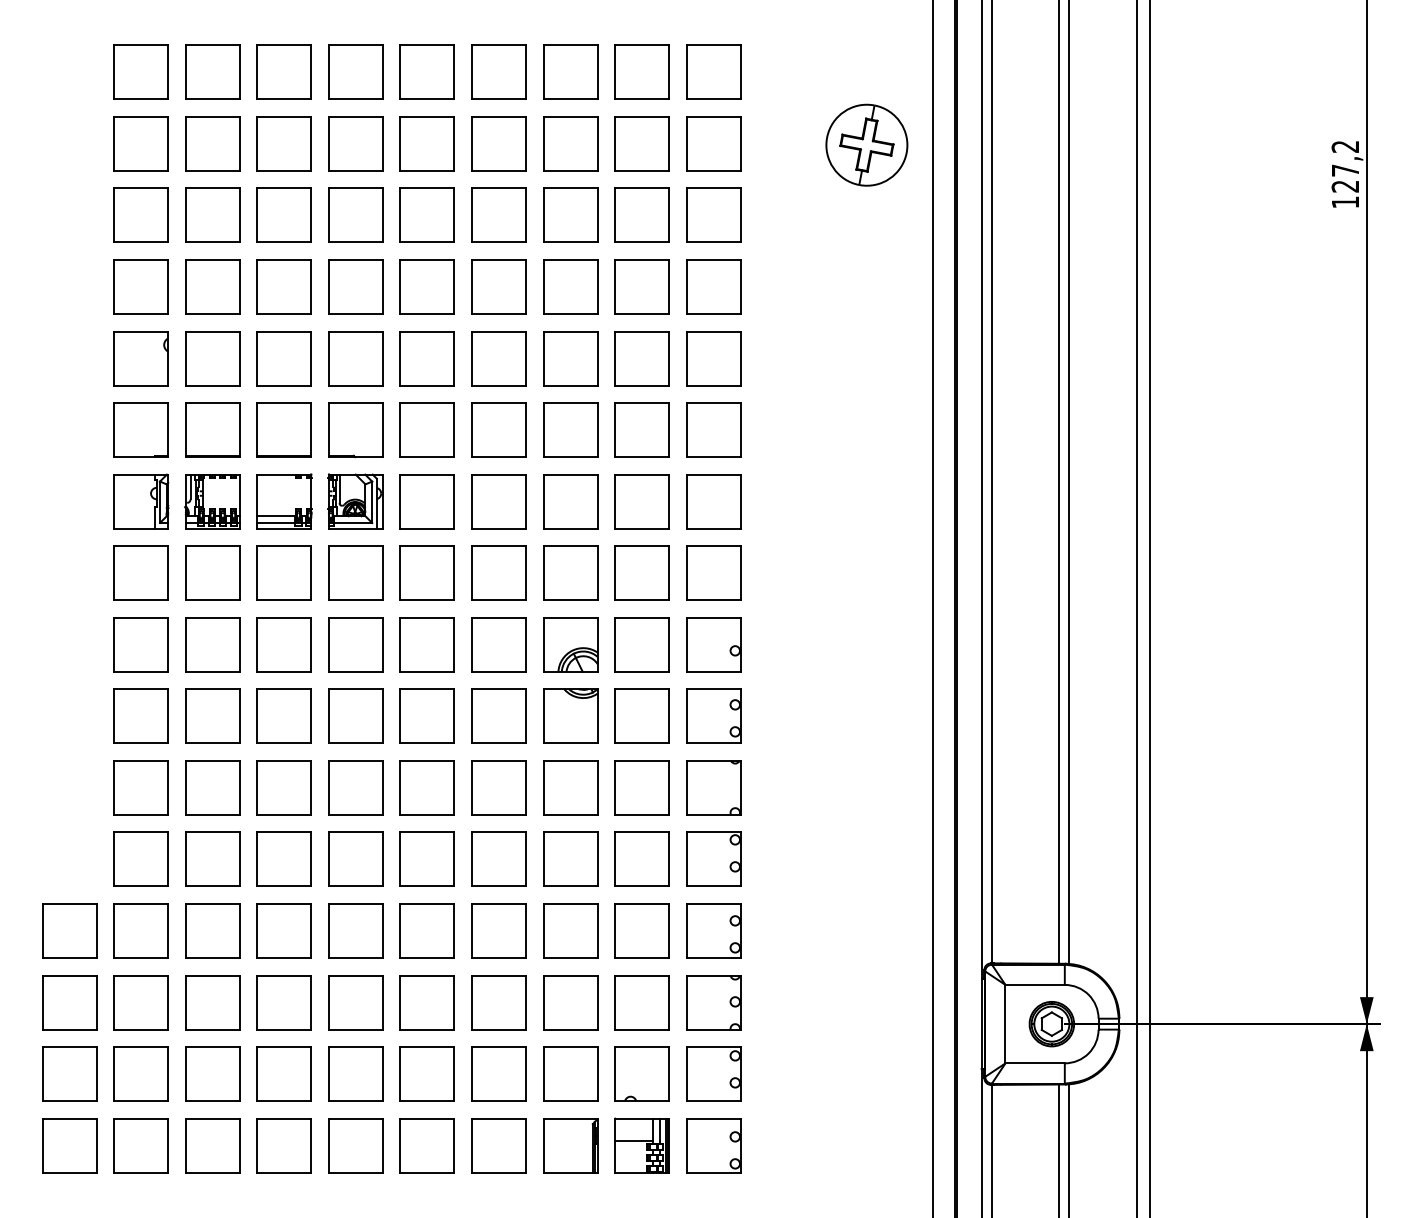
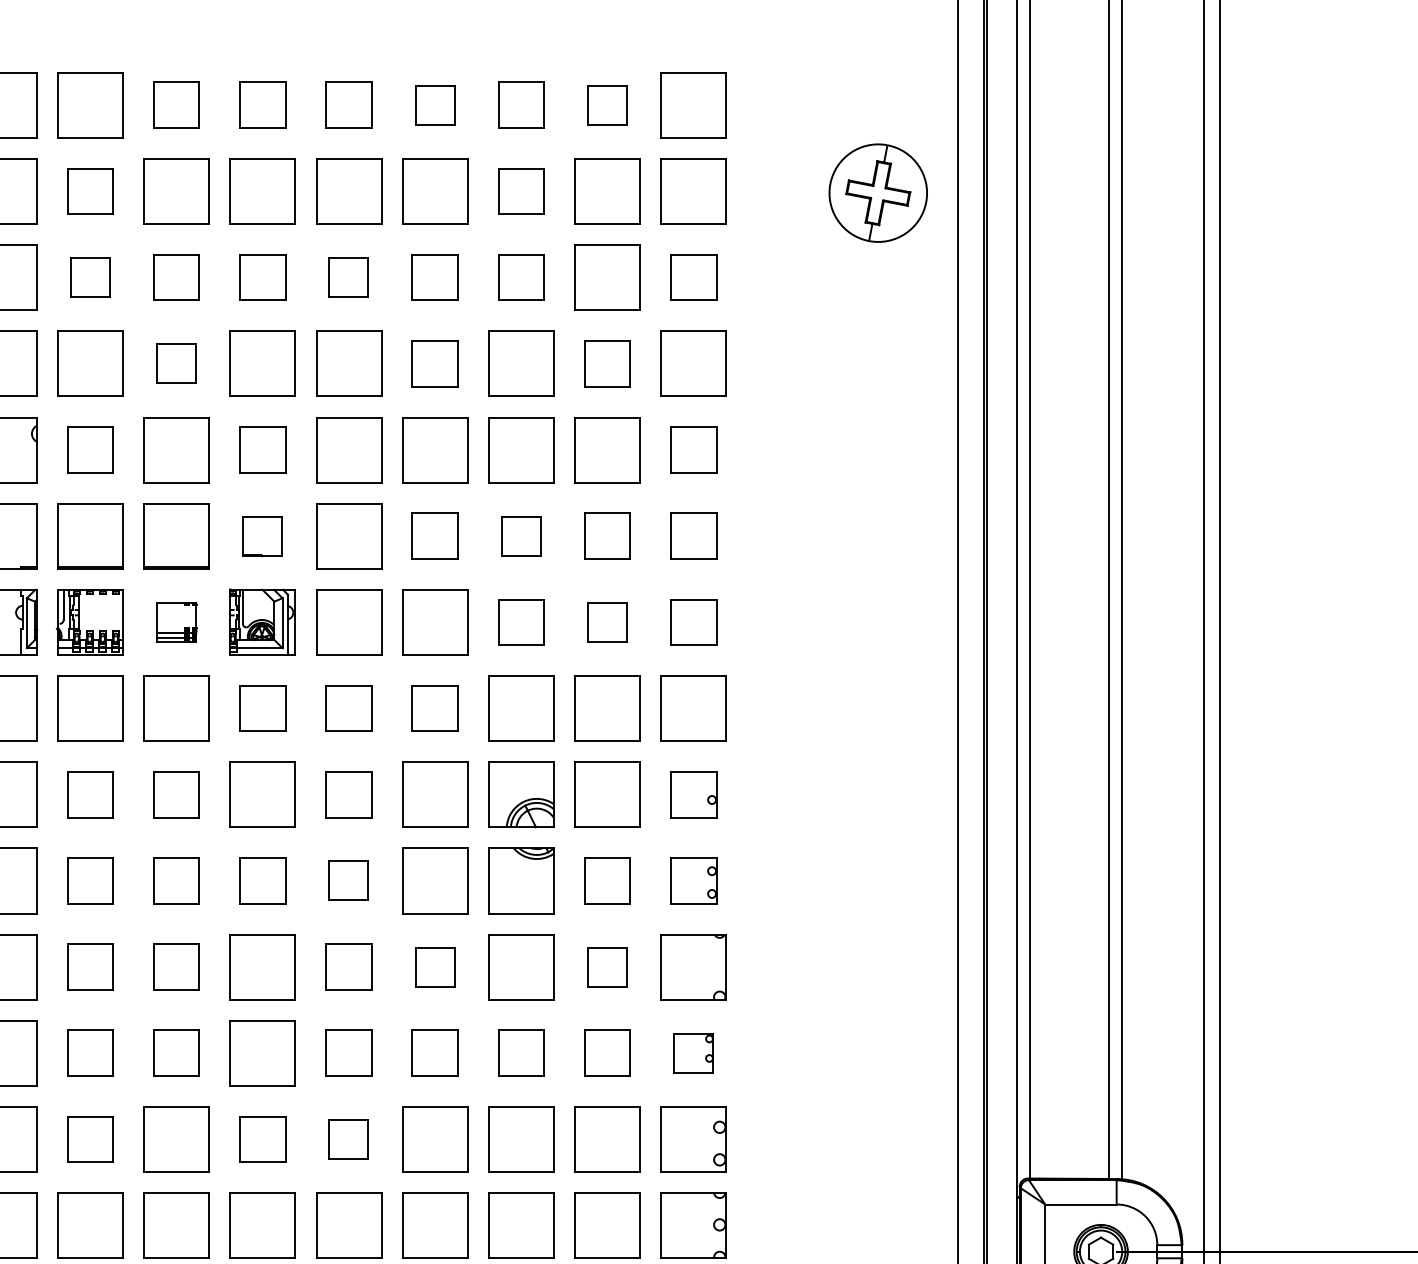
part: (283, 71) -> (175, 104), size x0.7
part: (355, 71) -> (262, 104), size x0.7
part: (426, 71) -> (347, 104), size x0.7
part: (498, 71) -> (434, 104), size x0.6
part: (570, 71) -> (521, 104), size x0.7
part: (641, 71) -> (606, 104), size x0.6
part: (212, 143) -> (90, 191), size x0.7
part: (570, 143) -> (521, 191), size x0.7
part: (212, 214) -> (90, 276), size x0.6
part: (283, 214) -> (175, 276), size x0.7
part: (355, 214) -> (262, 276), size x0.7
part: (426, 214) -> (347, 276), size x0.6
part: (498, 214) -> (434, 276), size x0.7
part: (570, 214) -> (521, 276), size x0.7
part: (713, 214) -> (693, 276), size x0.7
part: (283, 286) -> (175, 363), size x0.6
part: (498, 286) -> (434, 363), size x0.7
part: (641, 286) -> (606, 363), size x0.7
part: (212, 358) -> (90, 450), size x0.7
part: (355, 358) -> (262, 450), size x0.7
part: (713, 358) -> (693, 450), size x0.7
part: (498, 429) -> (434, 535), size x0.7
part: (570, 429) -> (521, 535), size x0.6
part: (641, 429) -> (606, 535), size x0.7
part: (713, 429) -> (693, 535), size x0.7
part: (355, 430) -> (262, 536), size x0.6
part: (284, 501) -> (176, 622), size x0.6
part: (570, 501) -> (521, 622), size x0.7
part: (641, 501) -> (606, 622), size x0.6
part: (713, 501) -> (693, 622), size x0.7
part: (355, 572) -> (262, 707), size x0.7
part: (426, 572) -> (347, 707), size x0.7
part: (498, 572) -> (434, 707), size x0.7
part: (212, 644) -> (90, 794), size x0.7
part: (283, 644) -> (175, 794), size x0.7
part: (426, 644) -> (347, 794), size x0.7
part: (713, 644) -> (693, 794), size x0.7
part: (212, 715) -> (90, 879), size x0.7
part: (283, 715) -> (175, 879), size x0.7
part: (355, 715) -> (262, 879), size x0.7
part: (426, 715) -> (347, 879), size x0.6
part: (641, 715) -> (606, 879), size x0.7
part: (713, 715) -> (693, 879), size x0.7
part: (212, 787) -> (90, 966), size x0.7
part: (283, 787) -> (175, 966), size x0.7
part: (426, 787) -> (347, 966), size x0.7
part: (498, 787) -> (434, 966), size x0.6
part: (641, 787) -> (606, 966), size x0.6
part: (212, 858) -> (90, 1052), size x0.7
part: (283, 858) -> (175, 1052), size x0.7
part: (426, 858) -> (347, 1052), size x0.7
part: (498, 858) -> (434, 1052), size x0.7
part: (570, 858) -> (521, 1052), size x0.7
part: (641, 858) -> (606, 1052), size x0.7
part: (713, 858) -> (693, 1052), size x0.6
part: (212, 930) -> (90, 1138), size x0.7
part: (355, 930) -> (262, 1138), size x0.7
part: (426, 930) -> (347, 1138), size x0.6

